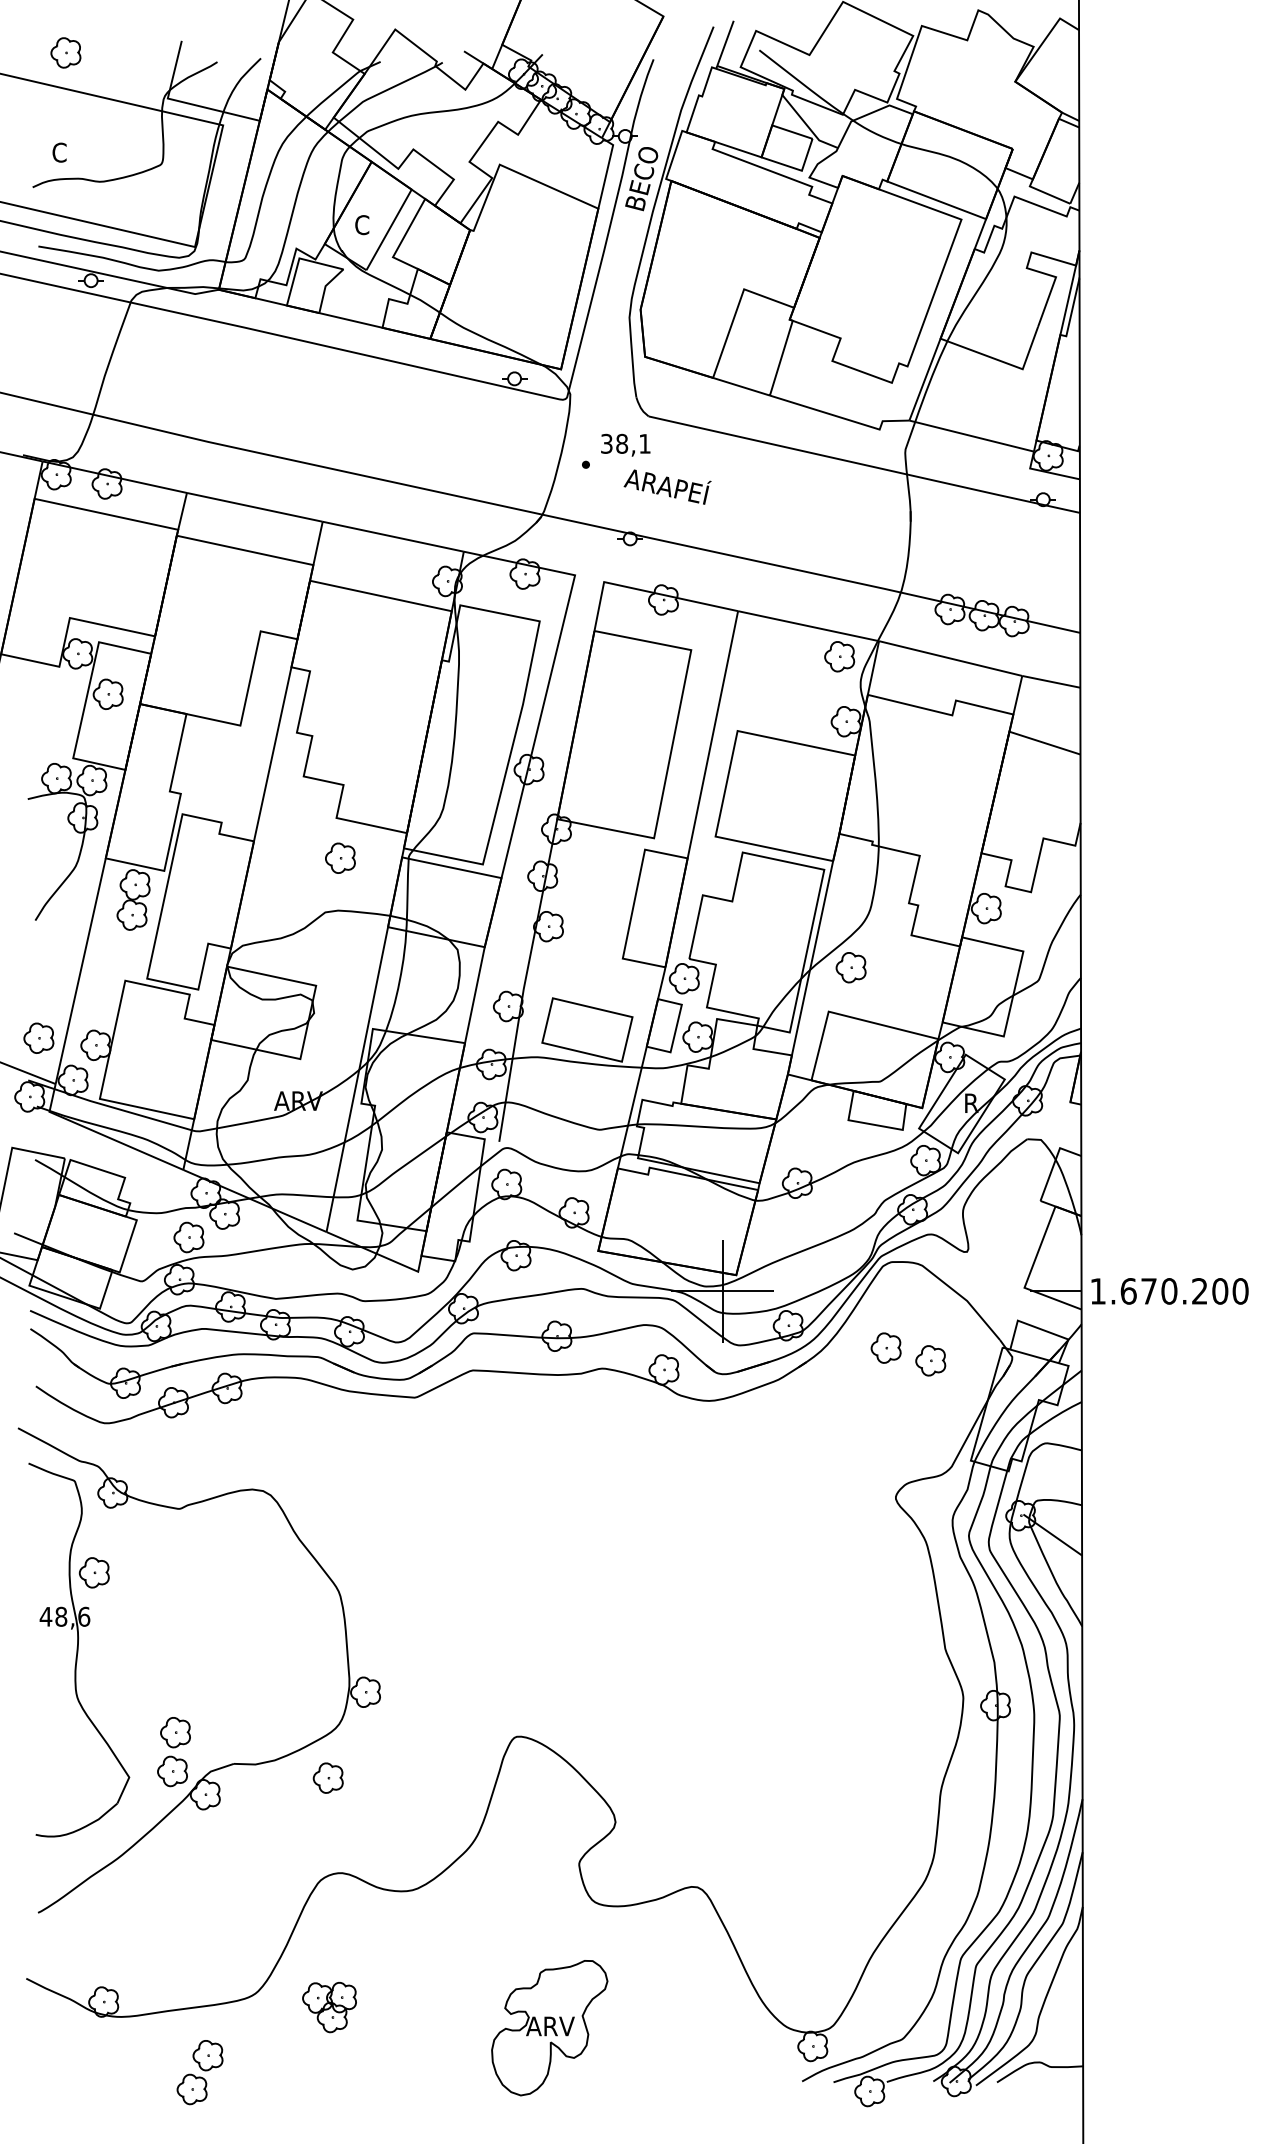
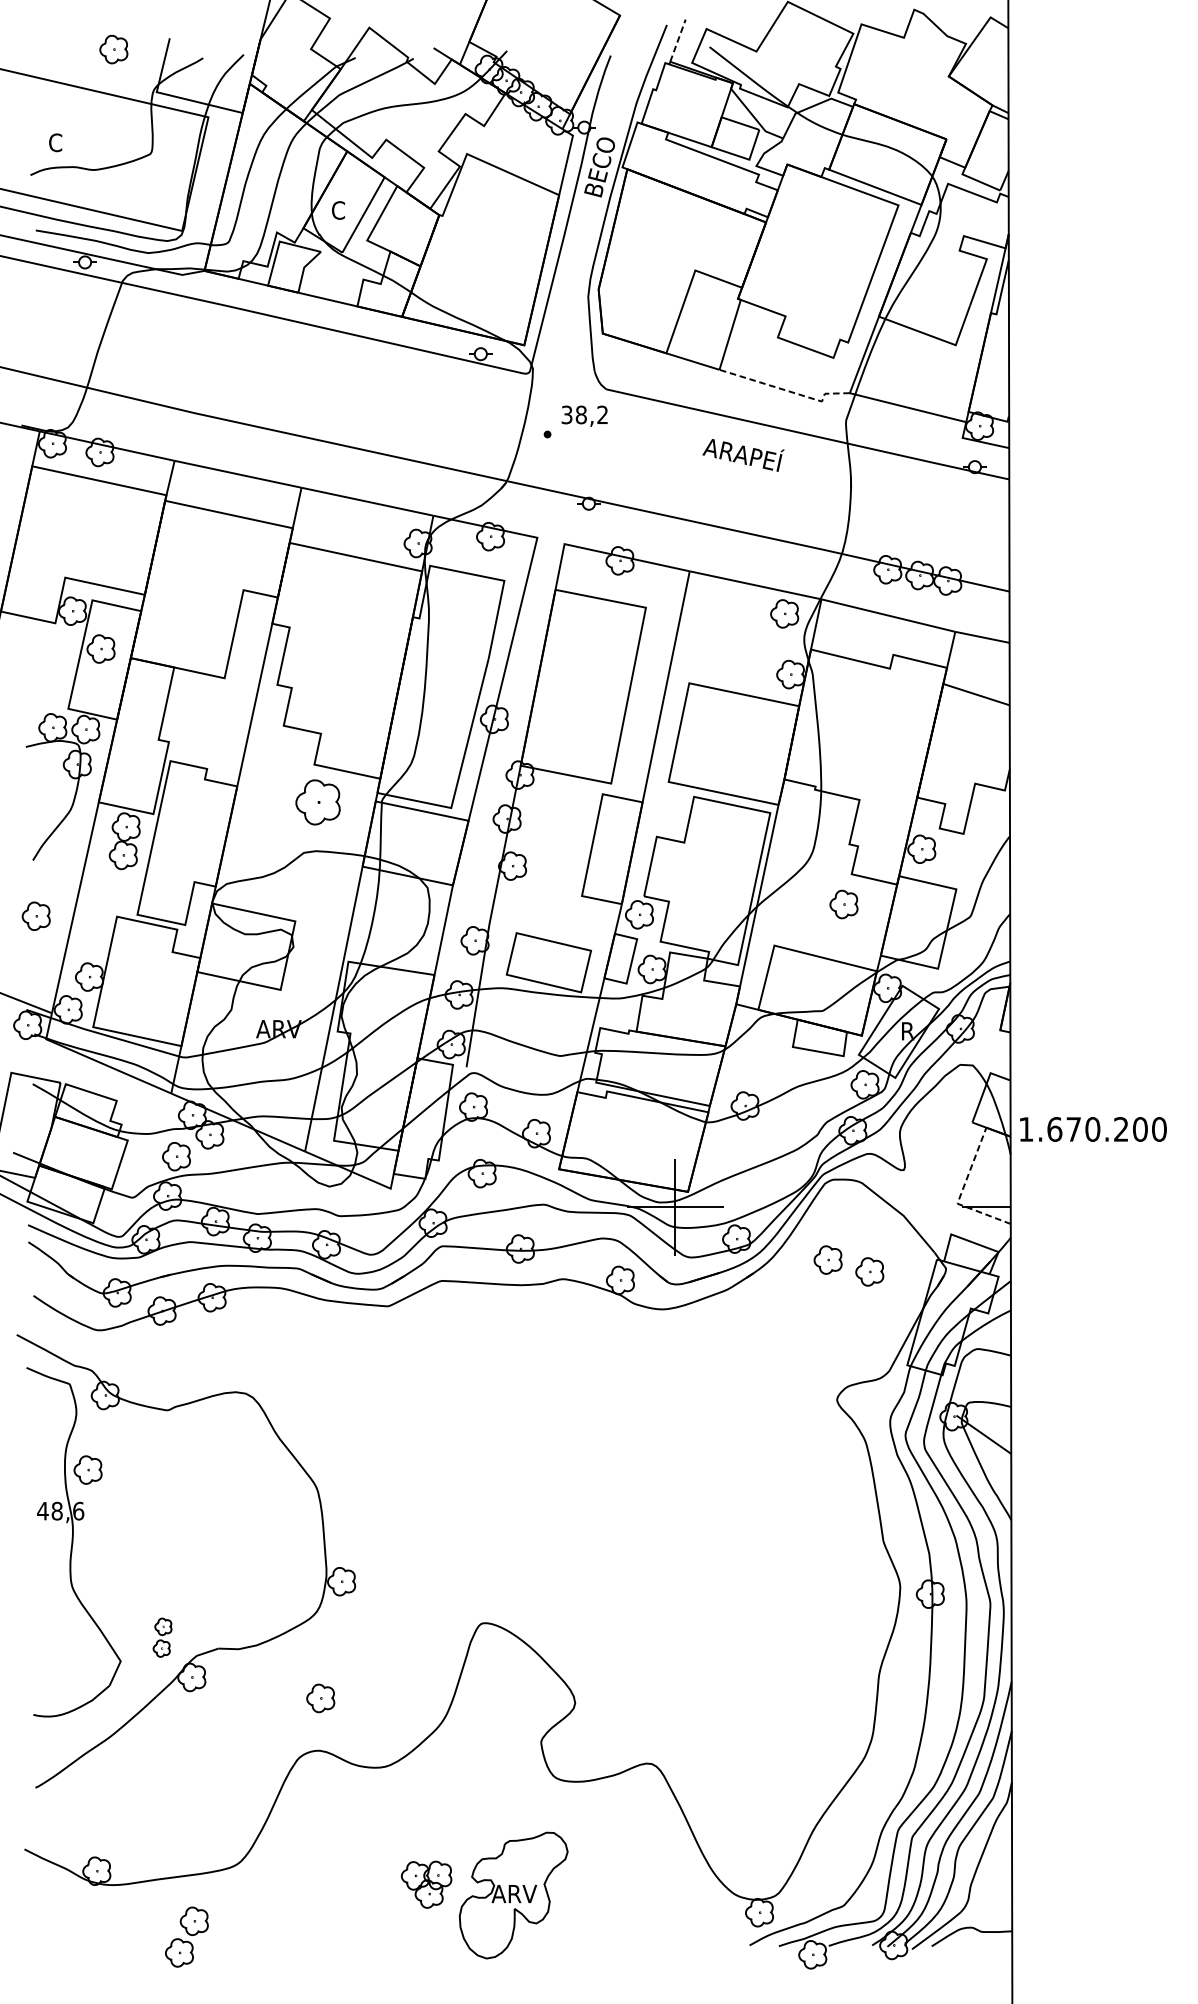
line: (725, 42) -> (677, 39), solid -> dashed
part: (65, 52) -> (113, 49), moved
line: (842, 418) -> (787, 391), solid -> dashed
text: (644, 443) -> (602, 414), 38,1 -> 38,2
text: (667, 486) -> (743, 454), moved
part: (340, 857) -> (318, 801), size x1.6
part: (850, 967) -> (843, 904), moved
part: (38, 1037) -> (35, 915), moved
line: (1029, 1275) -> (962, 1192), solid -> dashed
text: (1169, 1291) -> (1092, 1129), moved
part: (173, 1752) -> (162, 1637), size x0.6
part: (327, 1777) -> (320, 1697), moved
part: (329, 2007) -> (426, 1884), moved

